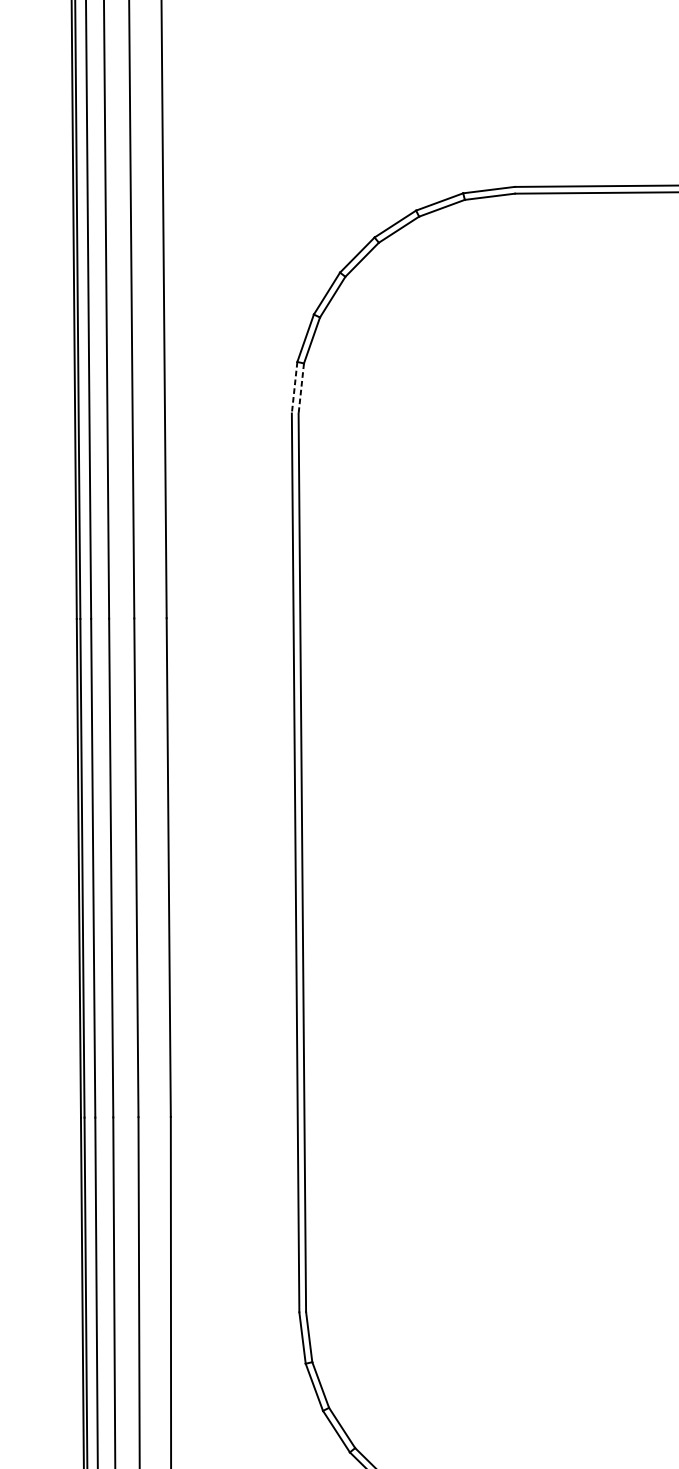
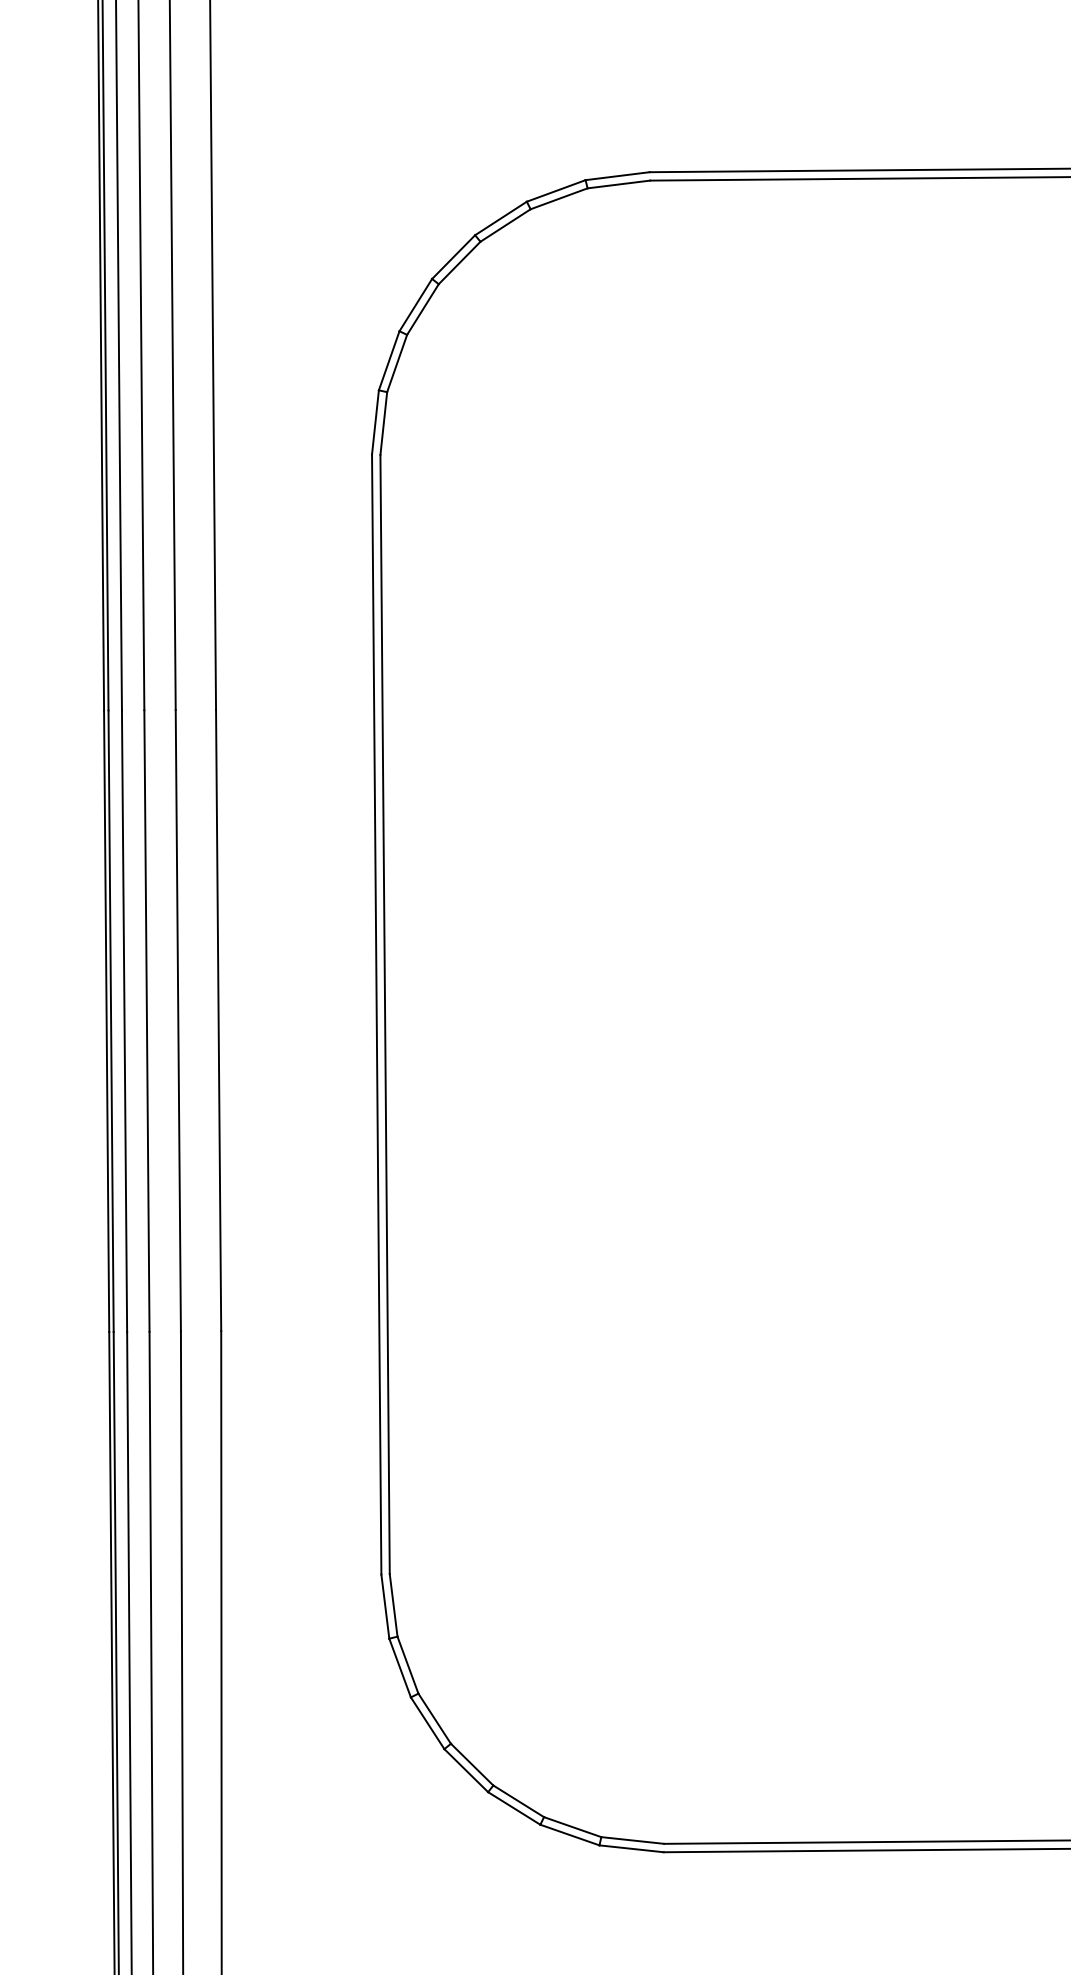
line: (294, 387) -> (375, 422), dashed -> solid
line: (301, 388) -> (383, 423), dashed -> solid

